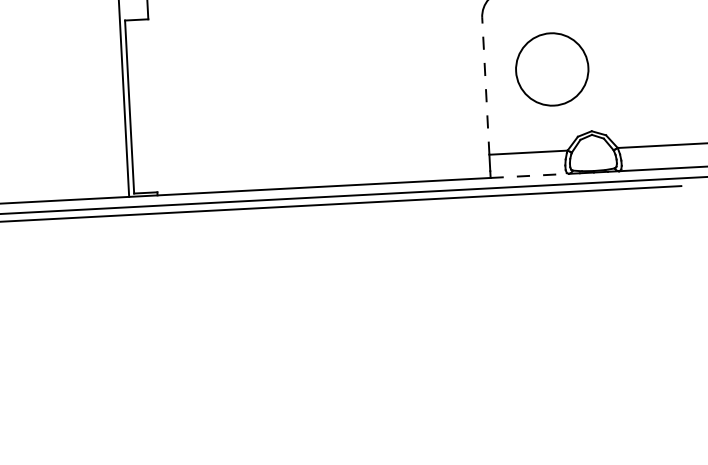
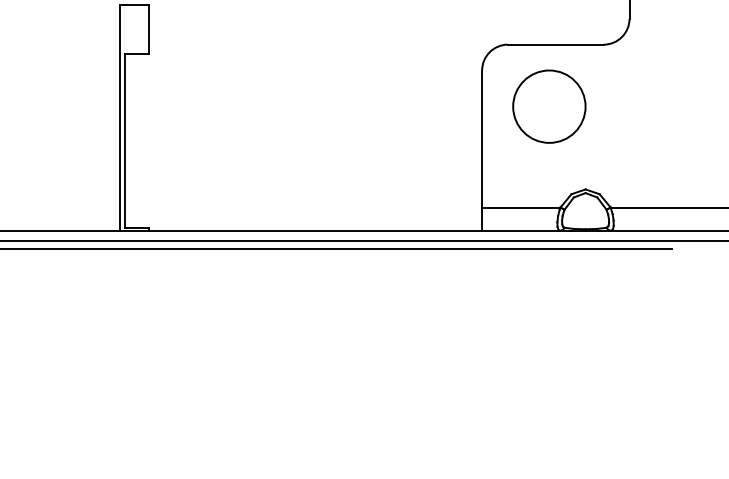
circle: (552, 69) -> (549, 106), moved
line: (486, 86) -> (482, 139), dashed -> solid
line: (529, 175) -> (521, 230), dashed -> solid

